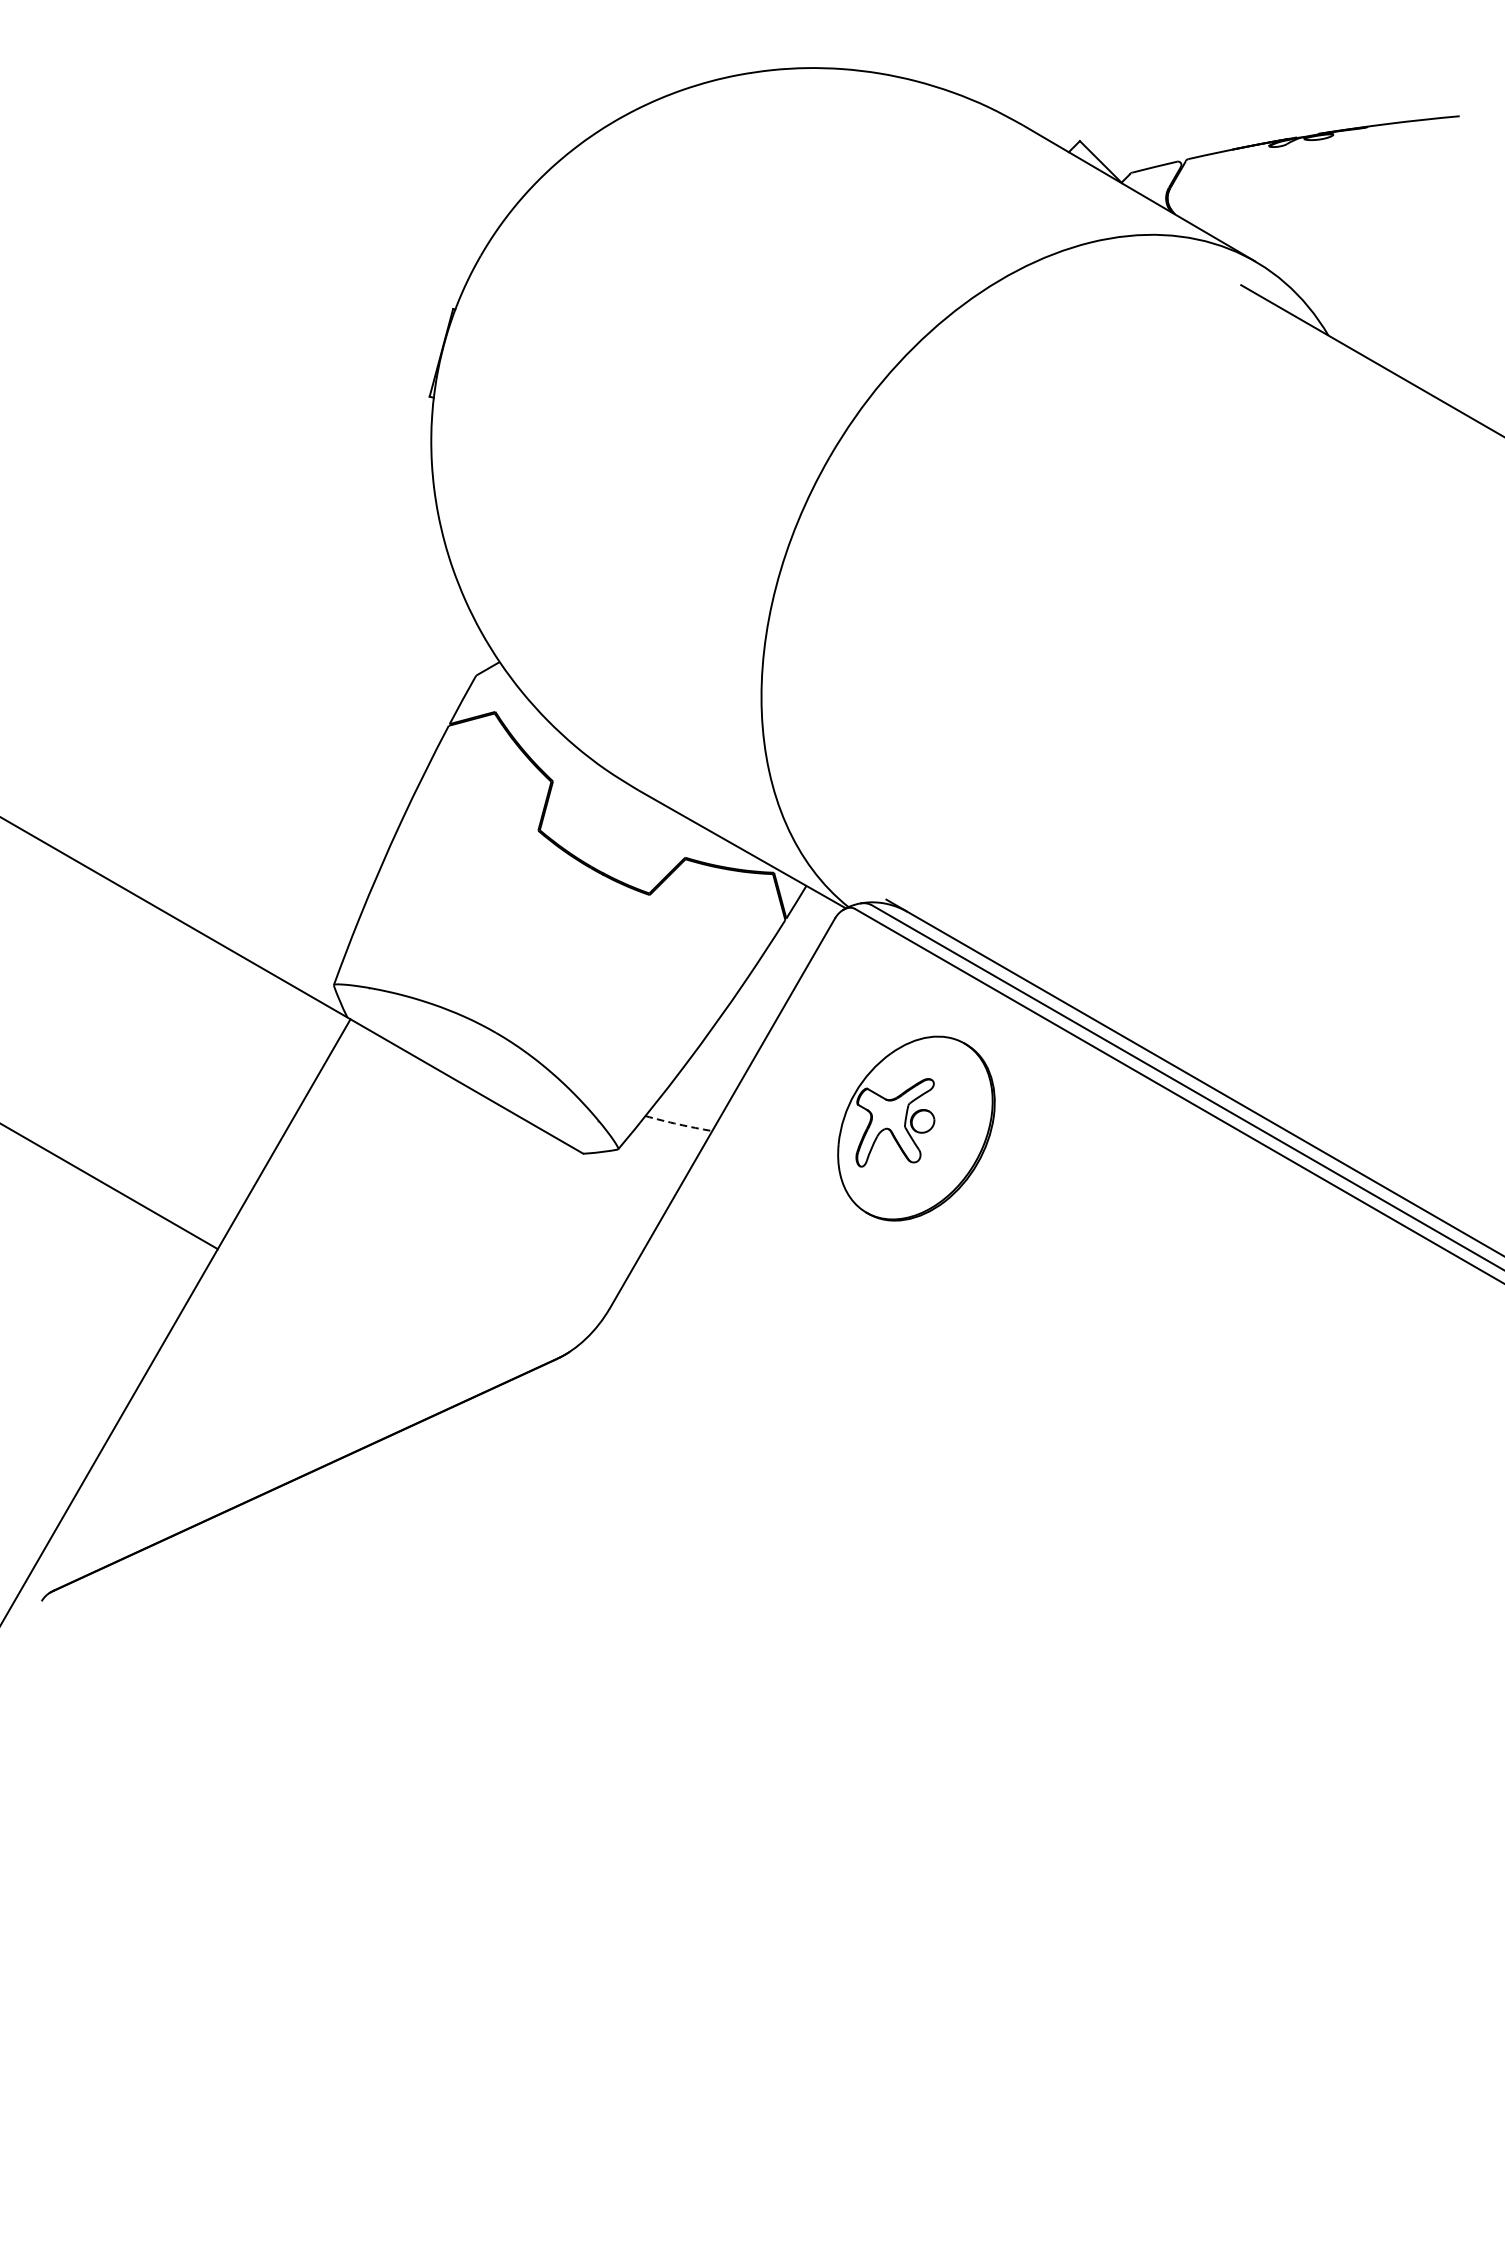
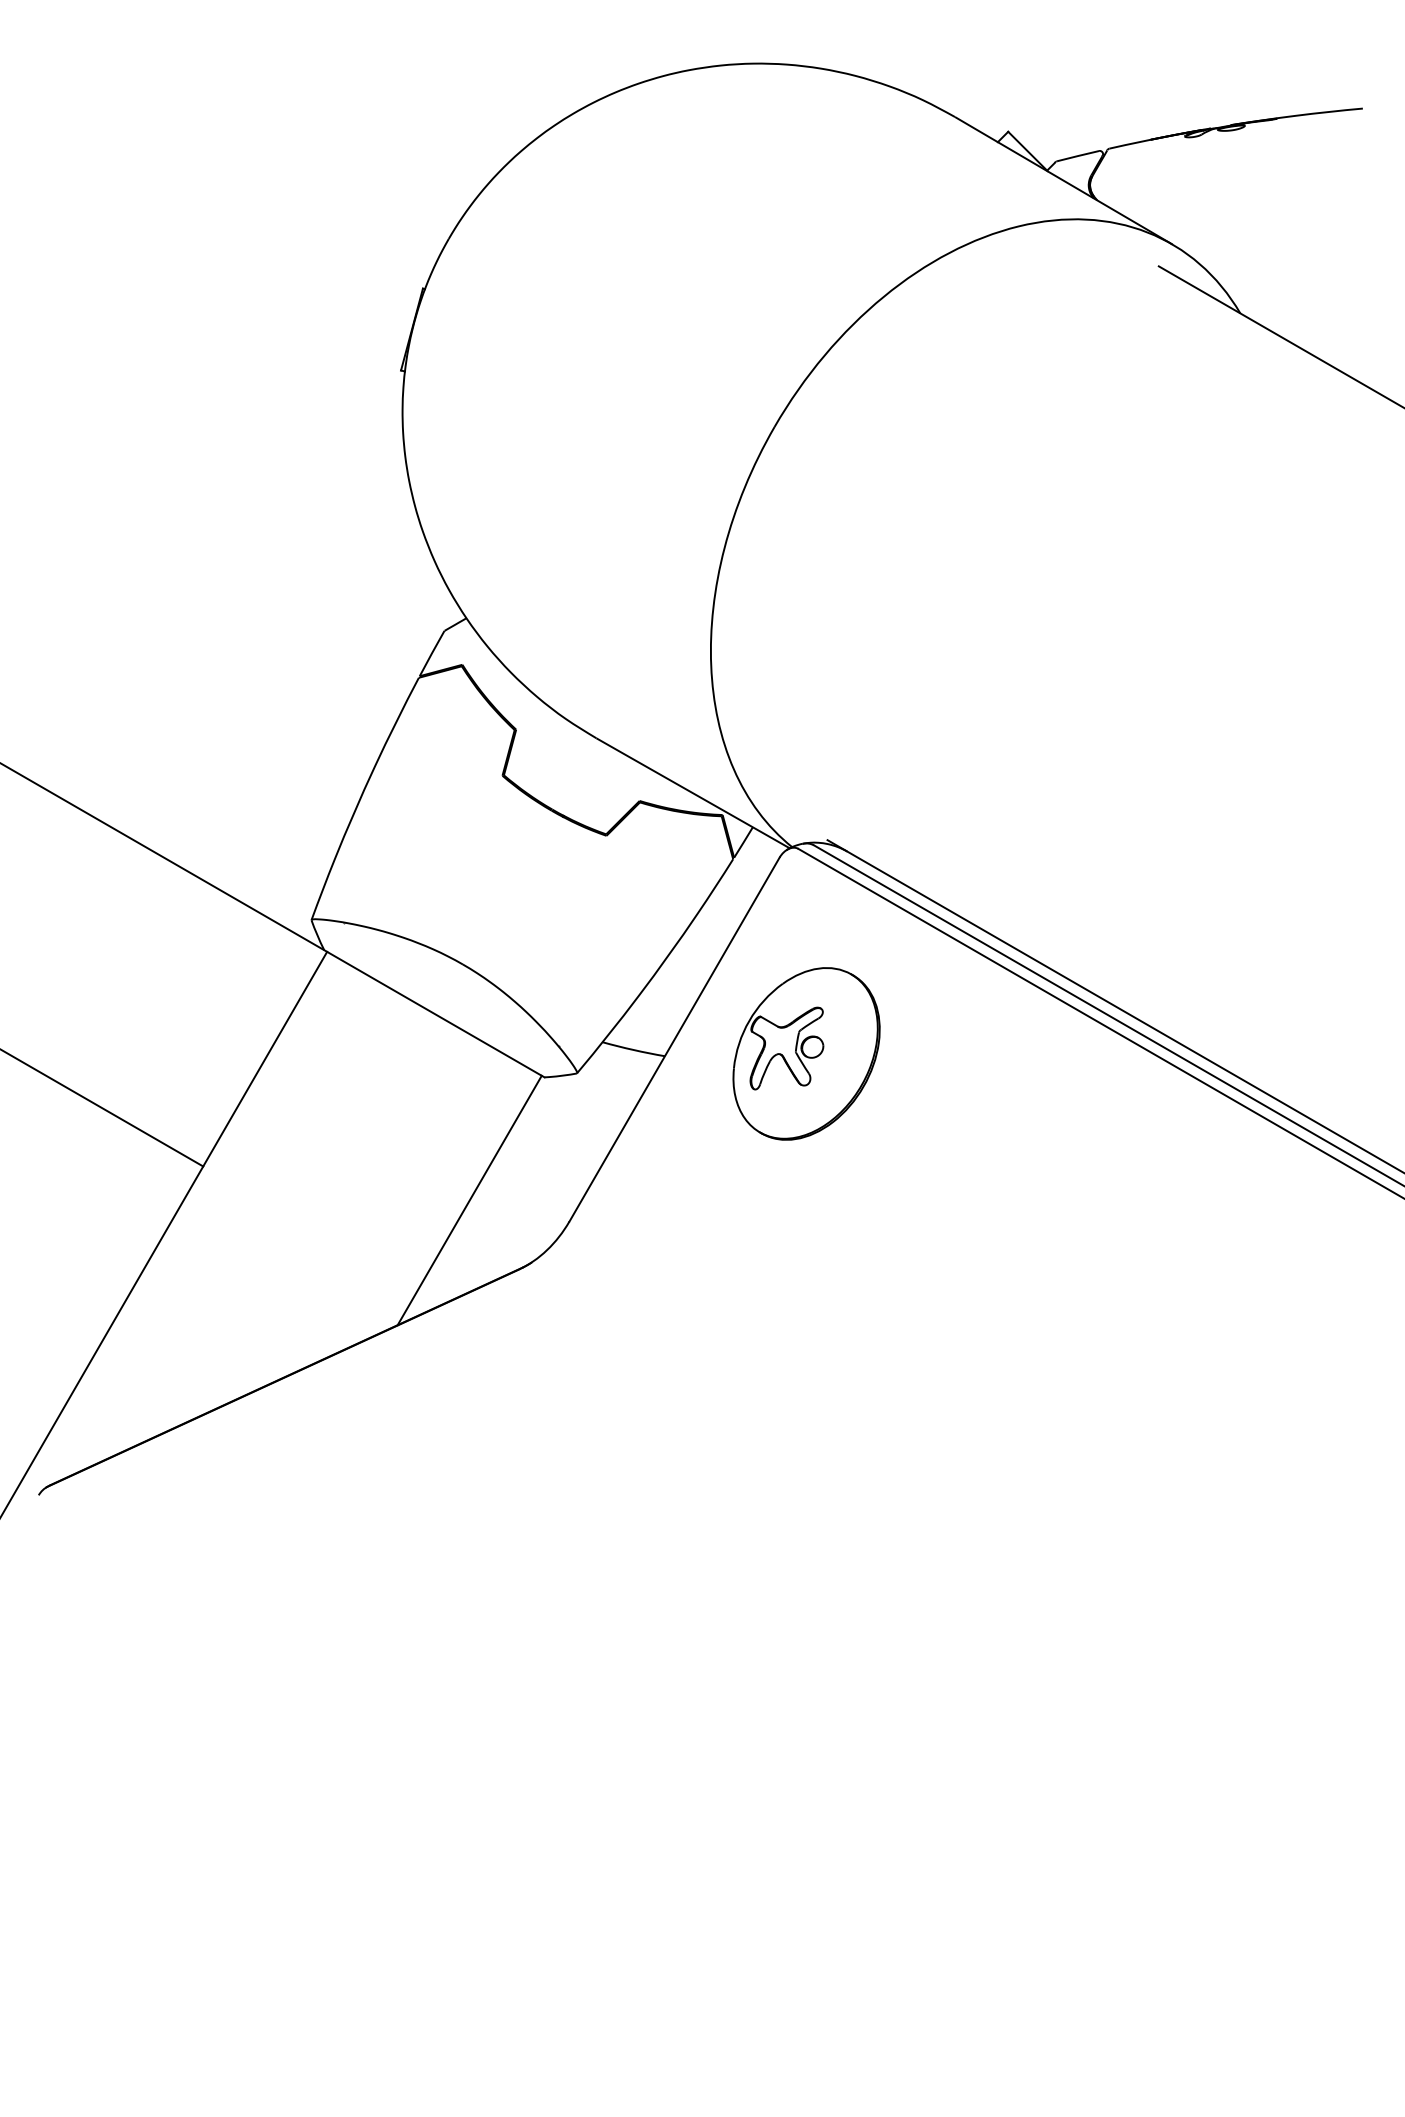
arc: (678, 1124) -> (633, 1050), dashed -> solid
part: (916, 1128) -> (806, 1053), moved
line: (502, 1285) -> (469, 1200), added

